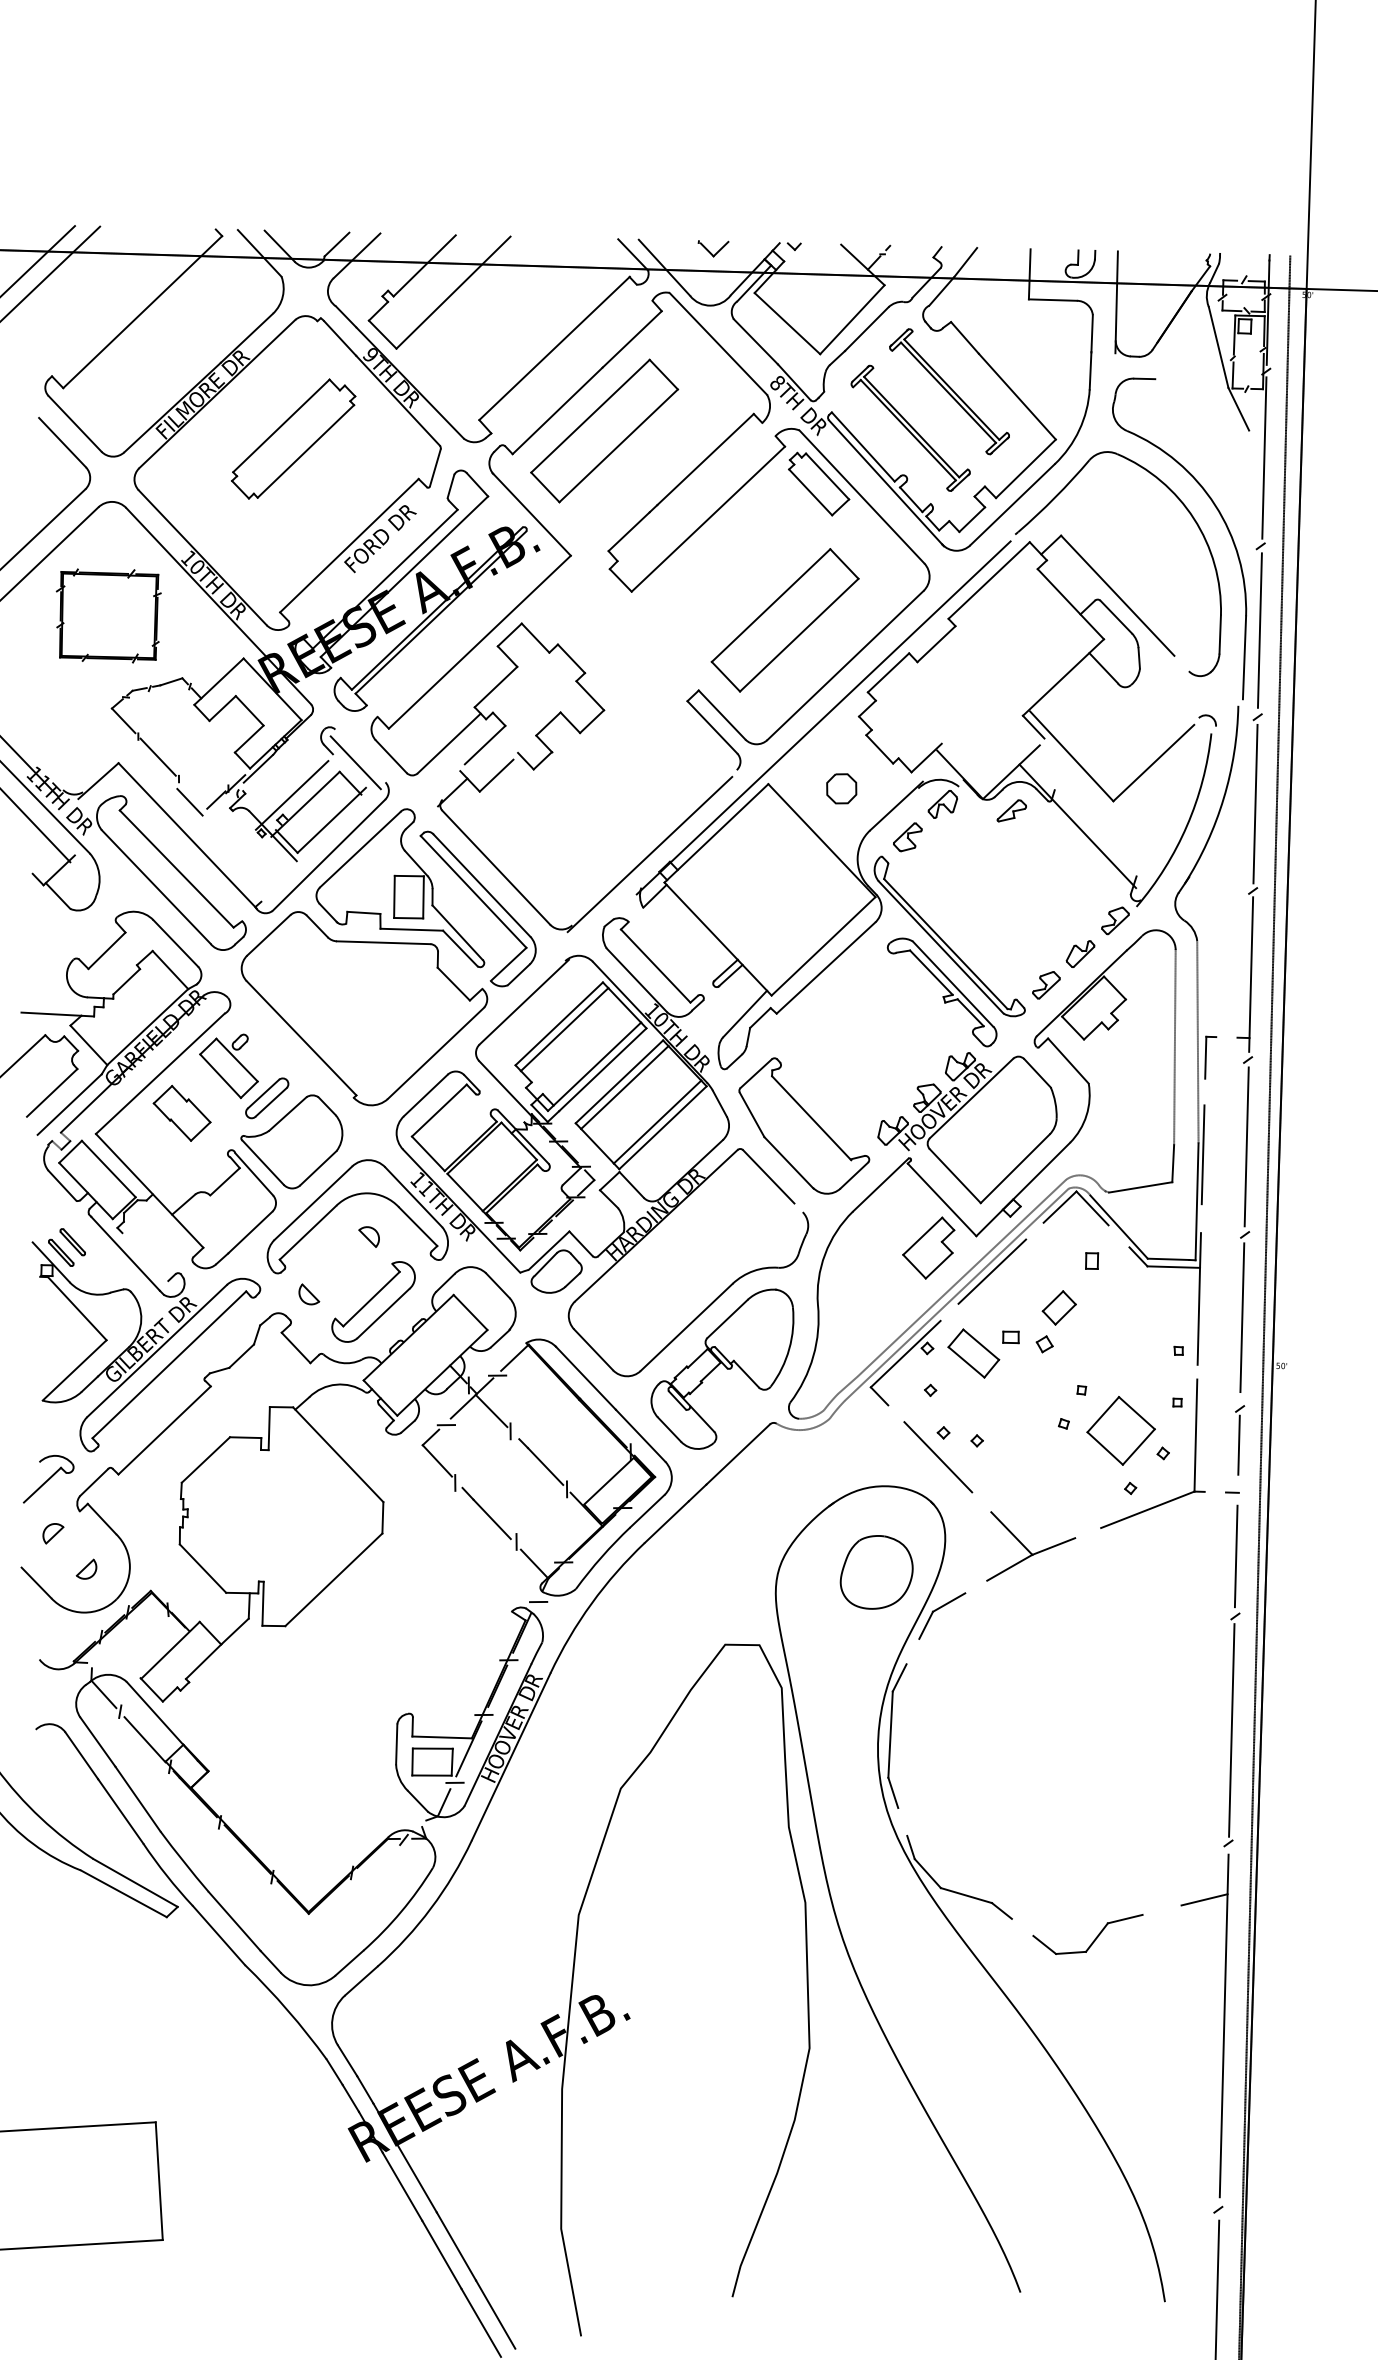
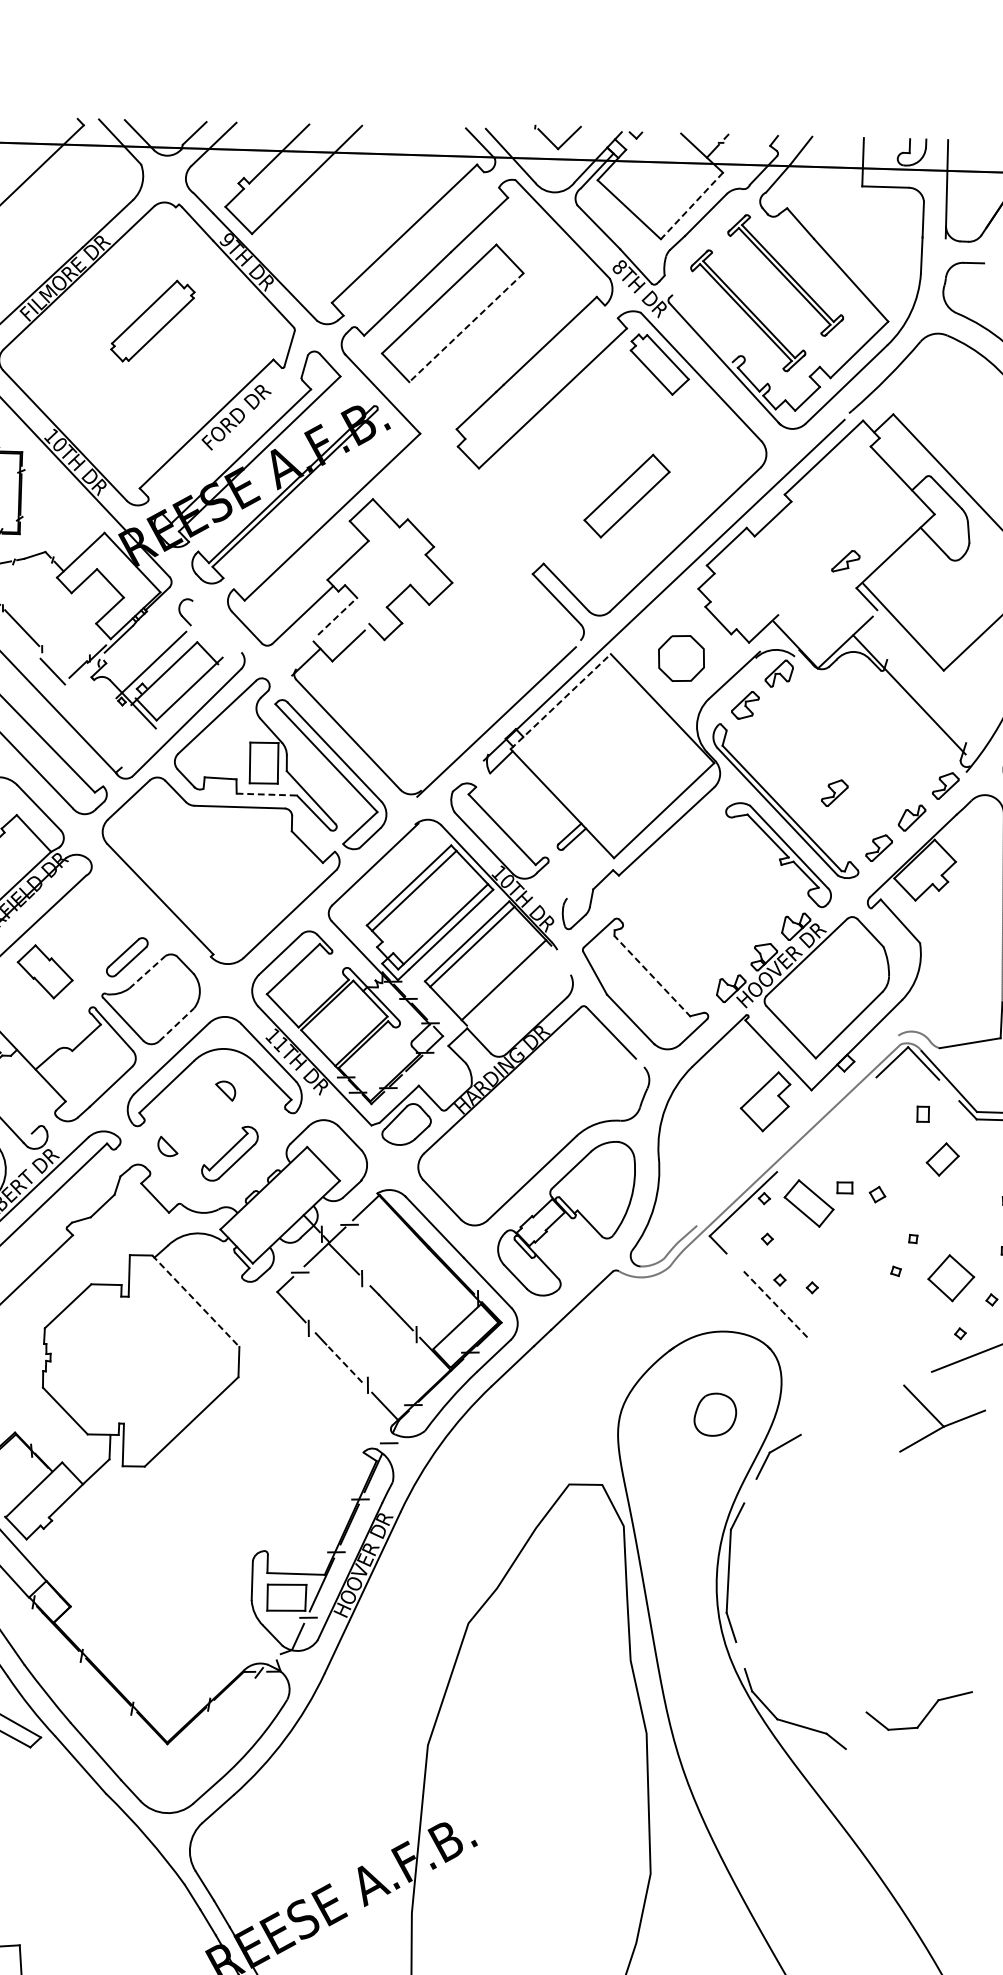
part: (713, 248) -> (557, 137), size x1.6
line: (852, 320) -> (692, 206), solid -> dashed
part: (293, 438) -> (152, 320), size x0.7
line: (618, 445) -> (466, 327), solid -> dashed
line: (862, 446) -> (701, 328), removed
part: (784, 620) -> (626, 496), size x0.6
line: (485, 745) -> (337, 616), solid -> dashed
line: (355, 762) -> (212, 633), removed
part: (841, 788) -> (681, 658), size x1.6
part: (1011, 810) -> (845, 560), moved
line: (716, 833) -> (560, 701), solid -> dashed
part: (1000, 928) -> (834, 793), added
line: (412, 929) -> (267, 794), solid -> dashed
line: (745, 1013) -> (588, 875), removed
part: (228, 1066) -> (89, 926), removed
line: (719, 1103) -> (563, 962), removed
line: (287, 1114) -> (146, 972), solid -> dashed
line: (811, 1118) -> (652, 976), solid -> dashed
line: (662, 1127) -> (508, 985), removed
line: (318, 1168) -> (176, 1024), solid -> dashed
line: (992, 1271) -> (827, 1124), removed
line: (961, 1277) -> (797, 1130), removed
part: (373, 1301) -> (229, 1153), size x0.7
part: (1058, 1307) -> (941, 1159), moved
part: (1120, 1430) -> (950, 1277), size x0.7
line: (338, 1455) -> (196, 1301), solid -> dashed
line: (938, 1457) -> (775, 1303), solid -> dashed
line: (491, 1519) -> (343, 1363), solid -> dashed
part: (1031, 1546) -> (942, 1418), moved
part: (876, 1572) -> (715, 1414), size x0.6
part: (1093, 1940) -> (924, 1716), moved

